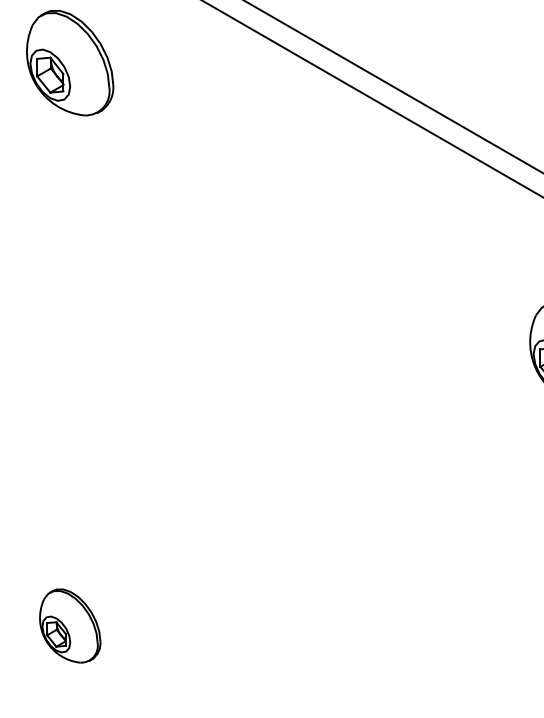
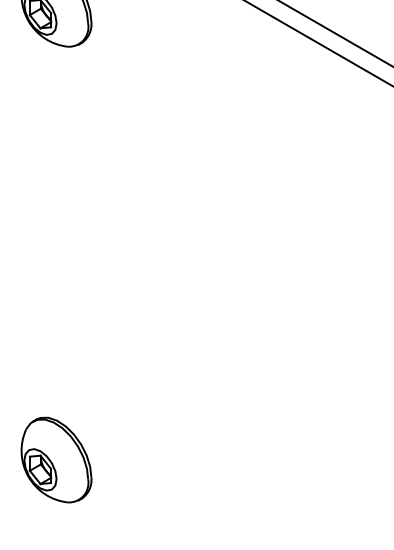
part: (70, 625) -> (56, 459), size x1.43

